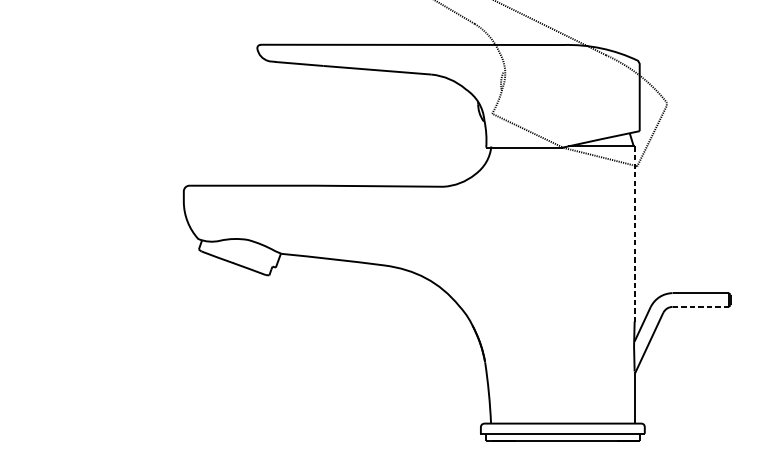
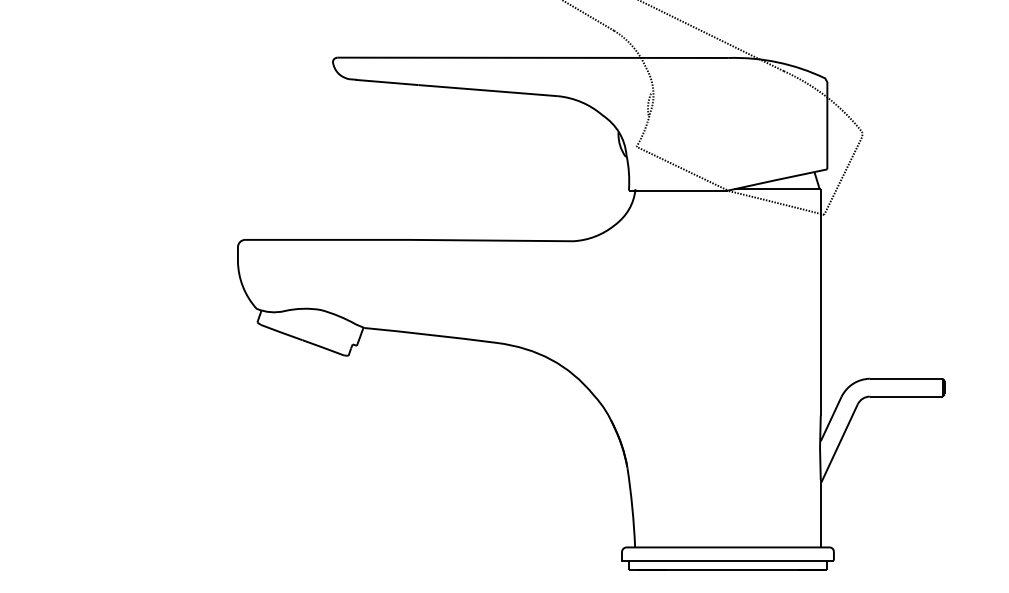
line: (634, 234) -> (820, 302), dashed -> solid
line: (700, 306) -> (906, 396), dashed -> solid

